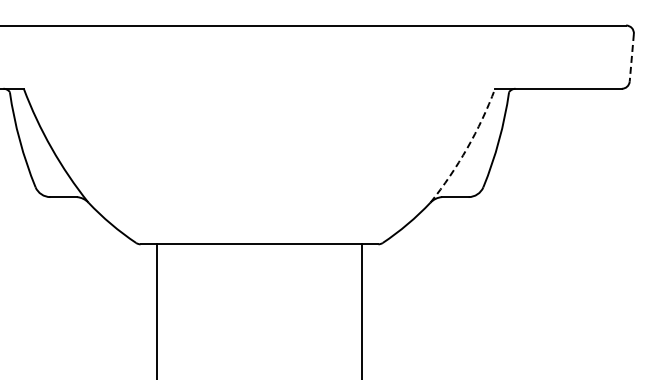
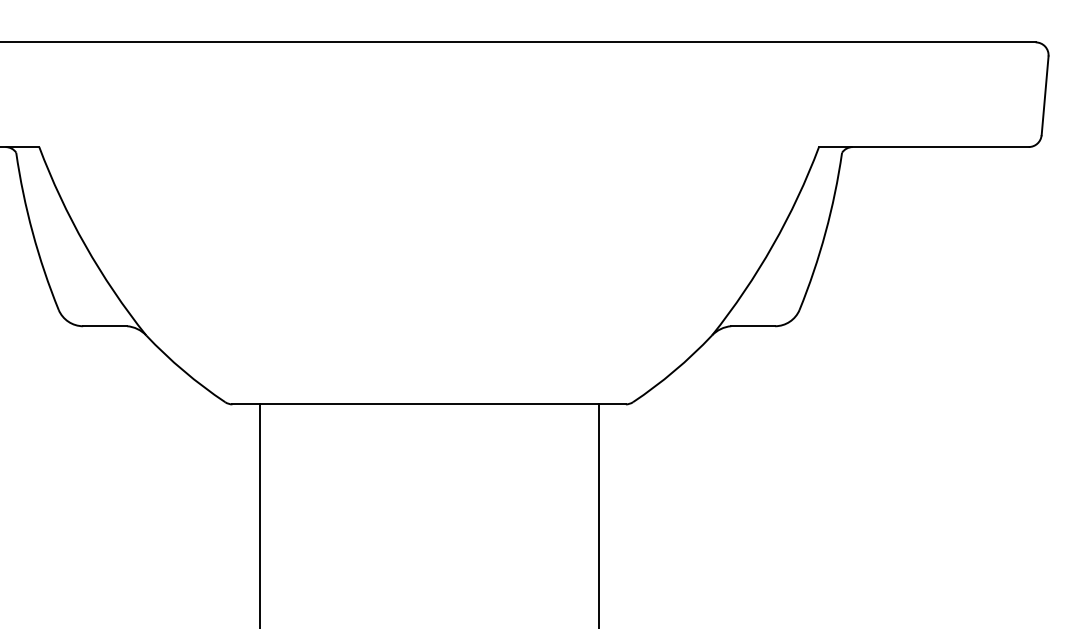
line: (631, 57) -> (1044, 95), dashed -> solid
arc: (467, 148) -> (773, 245), dashed -> solid

